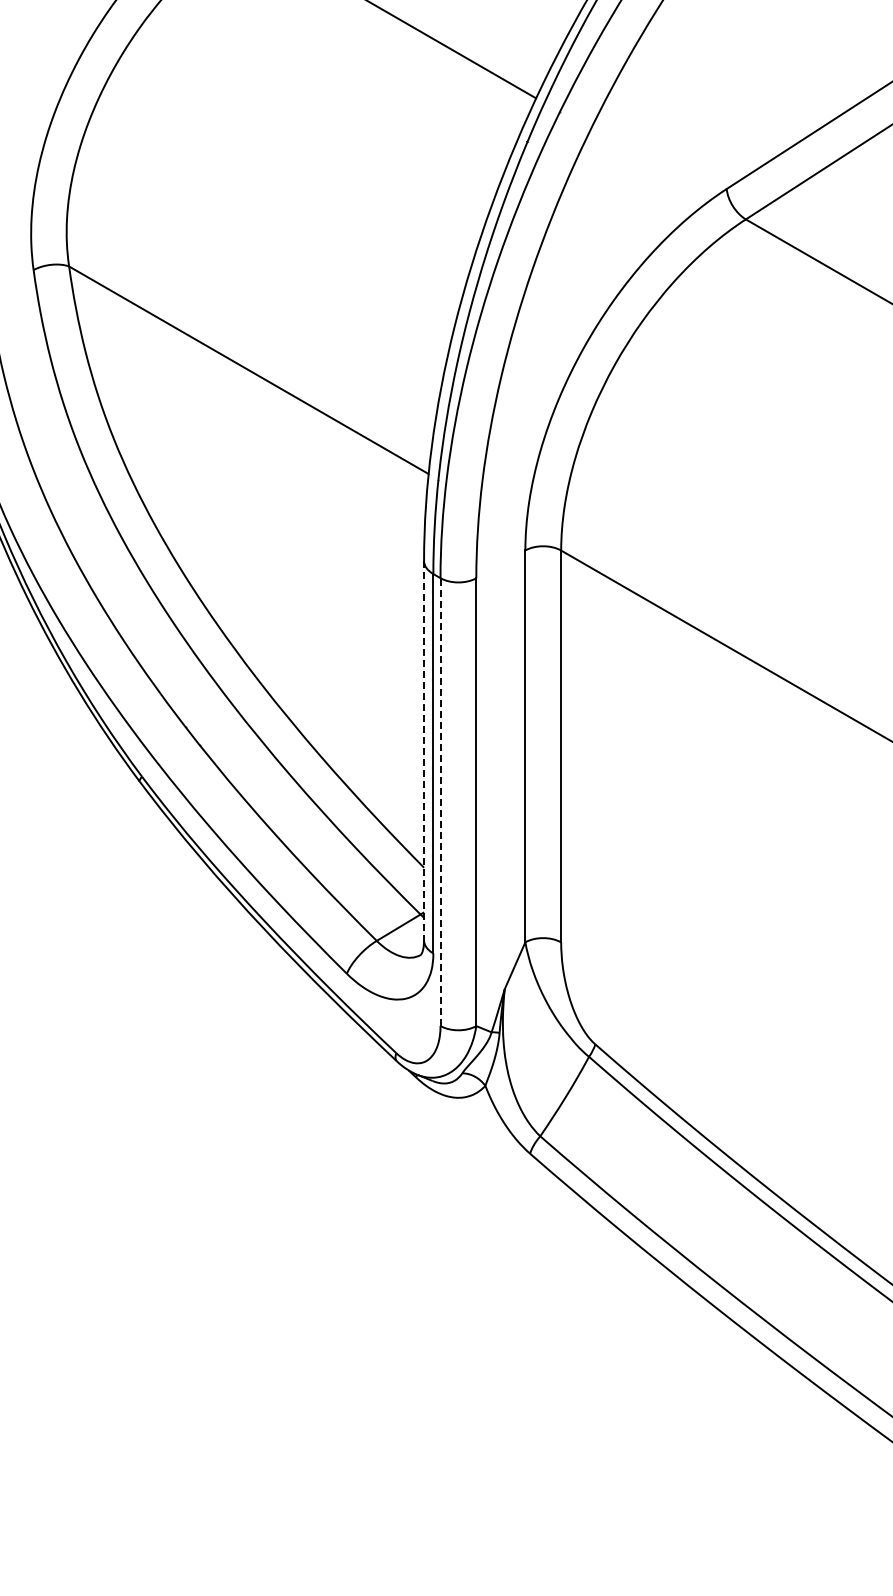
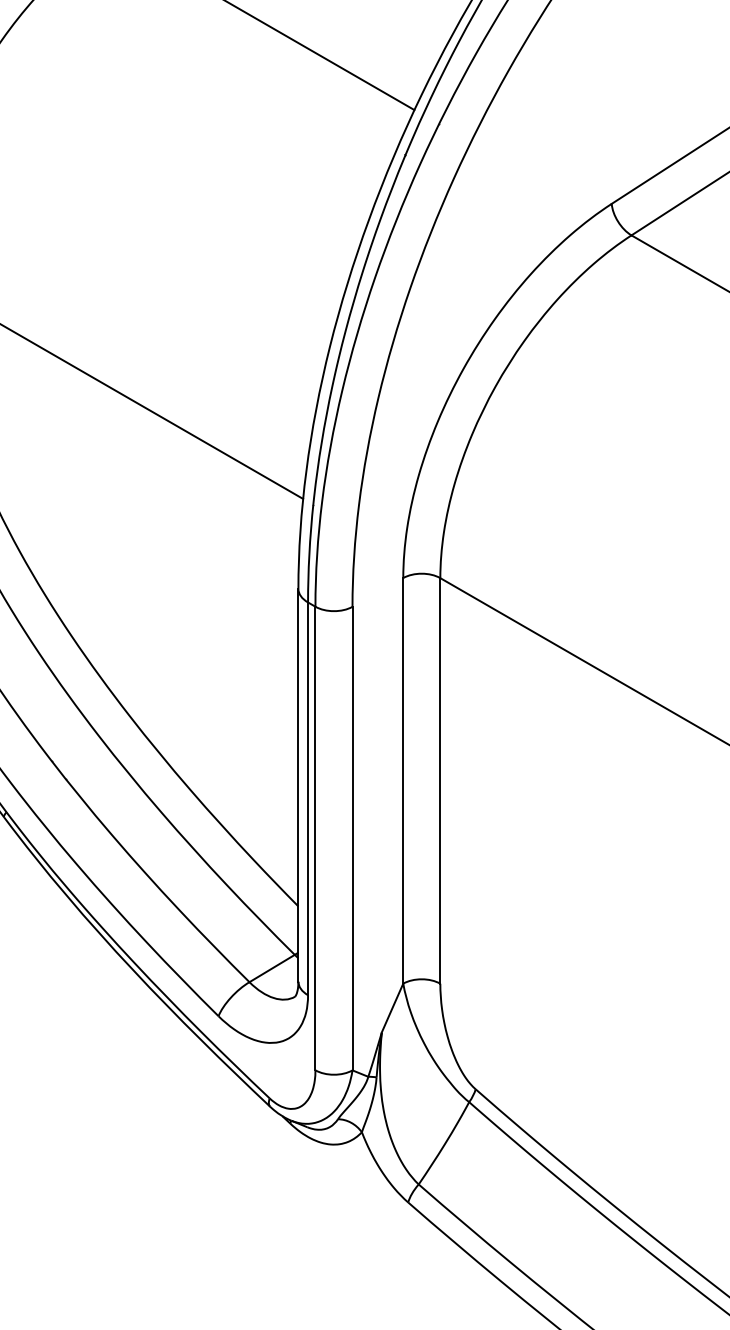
line: (424, 750) -> (298, 785), dashed -> solid
line: (440, 802) -> (315, 838), dashed -> solid

